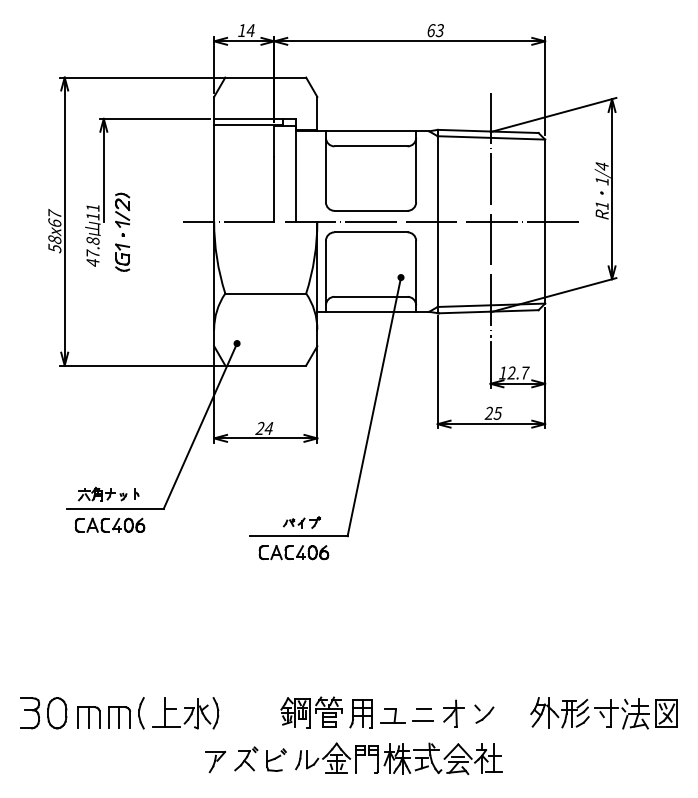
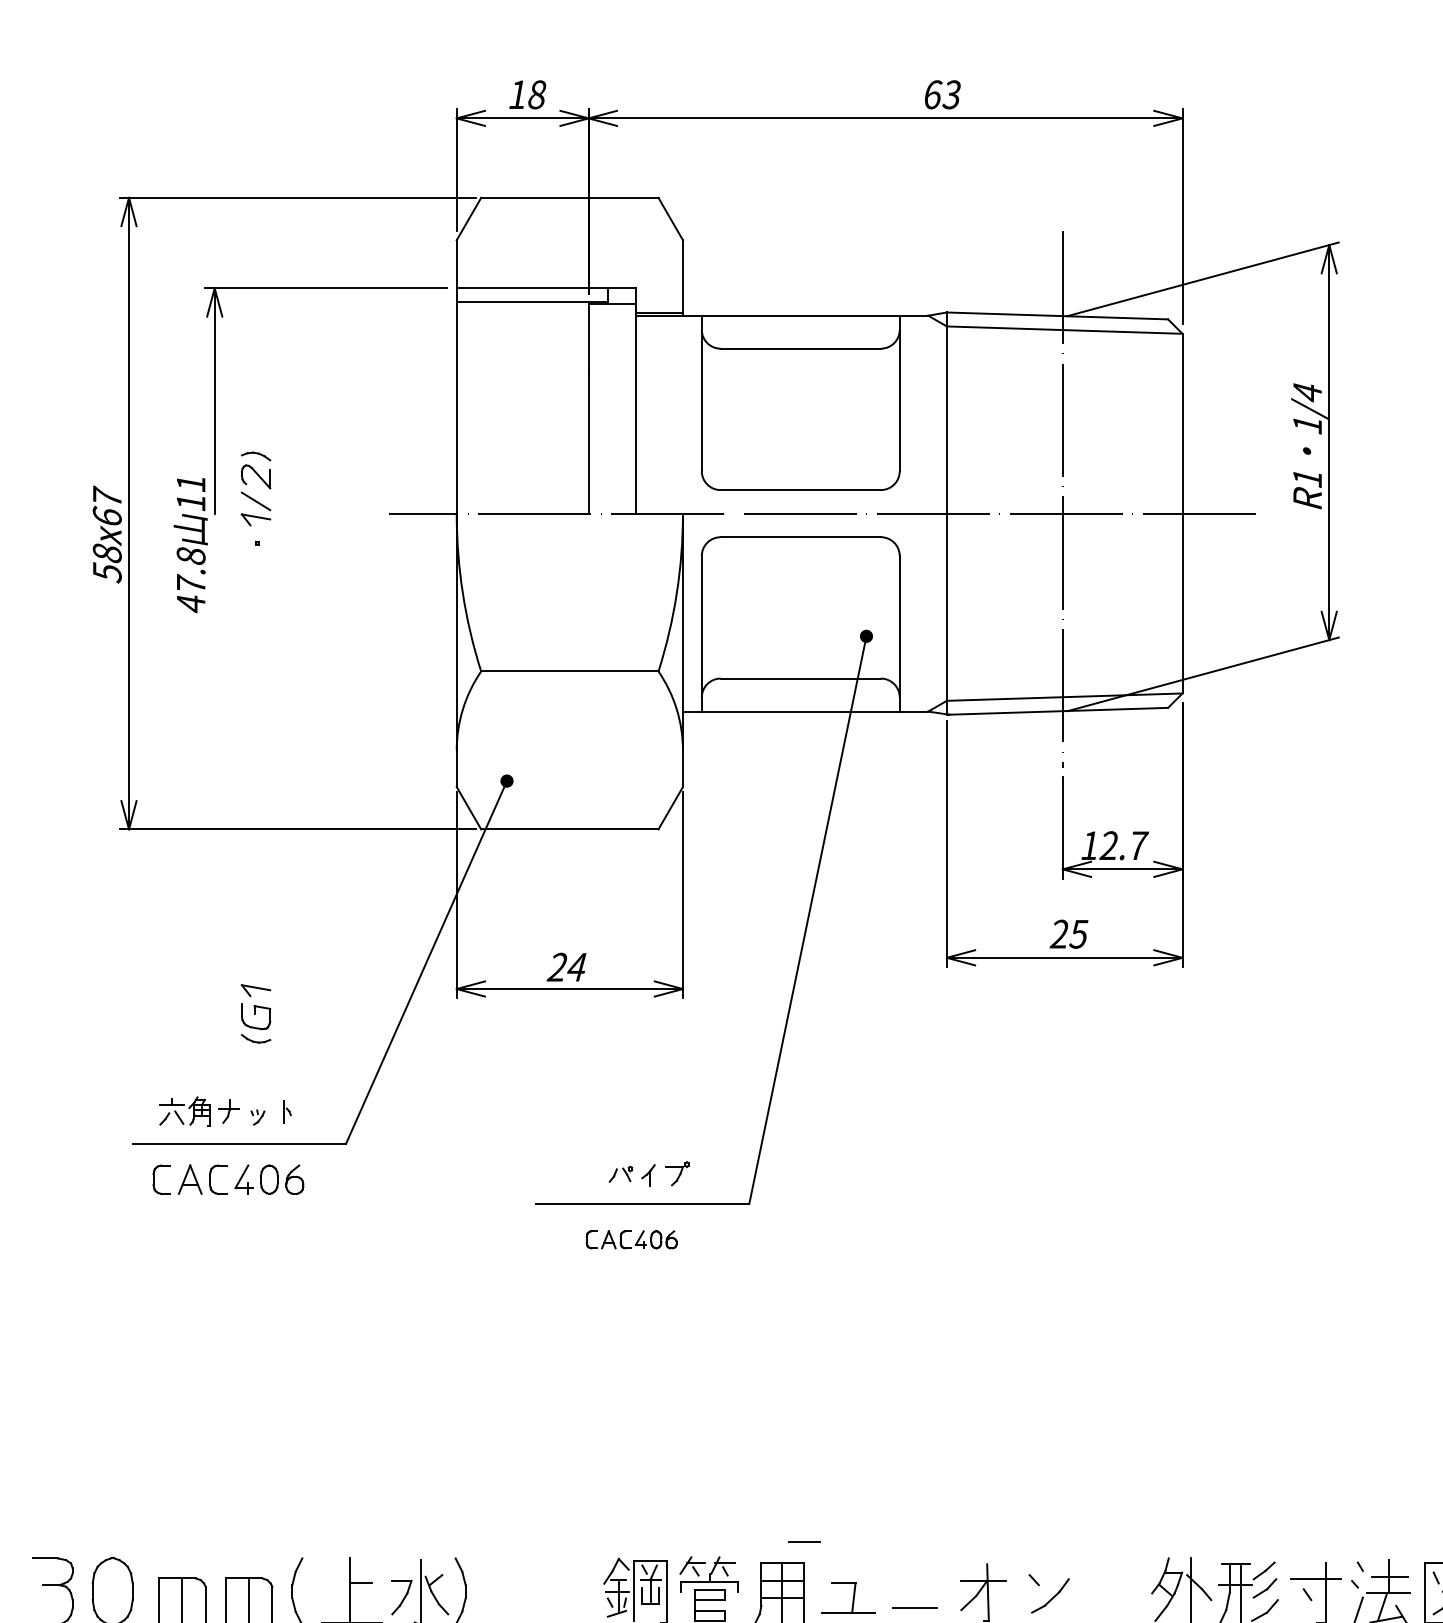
text: (250, 30) -> (536, 94), 14 -> 18
part: (122, 257) -> (255, 1013), moved
part: (293, 552) -> (630, 1239), size x0.6
line: (423, 708) -> (803, 1539), moved

